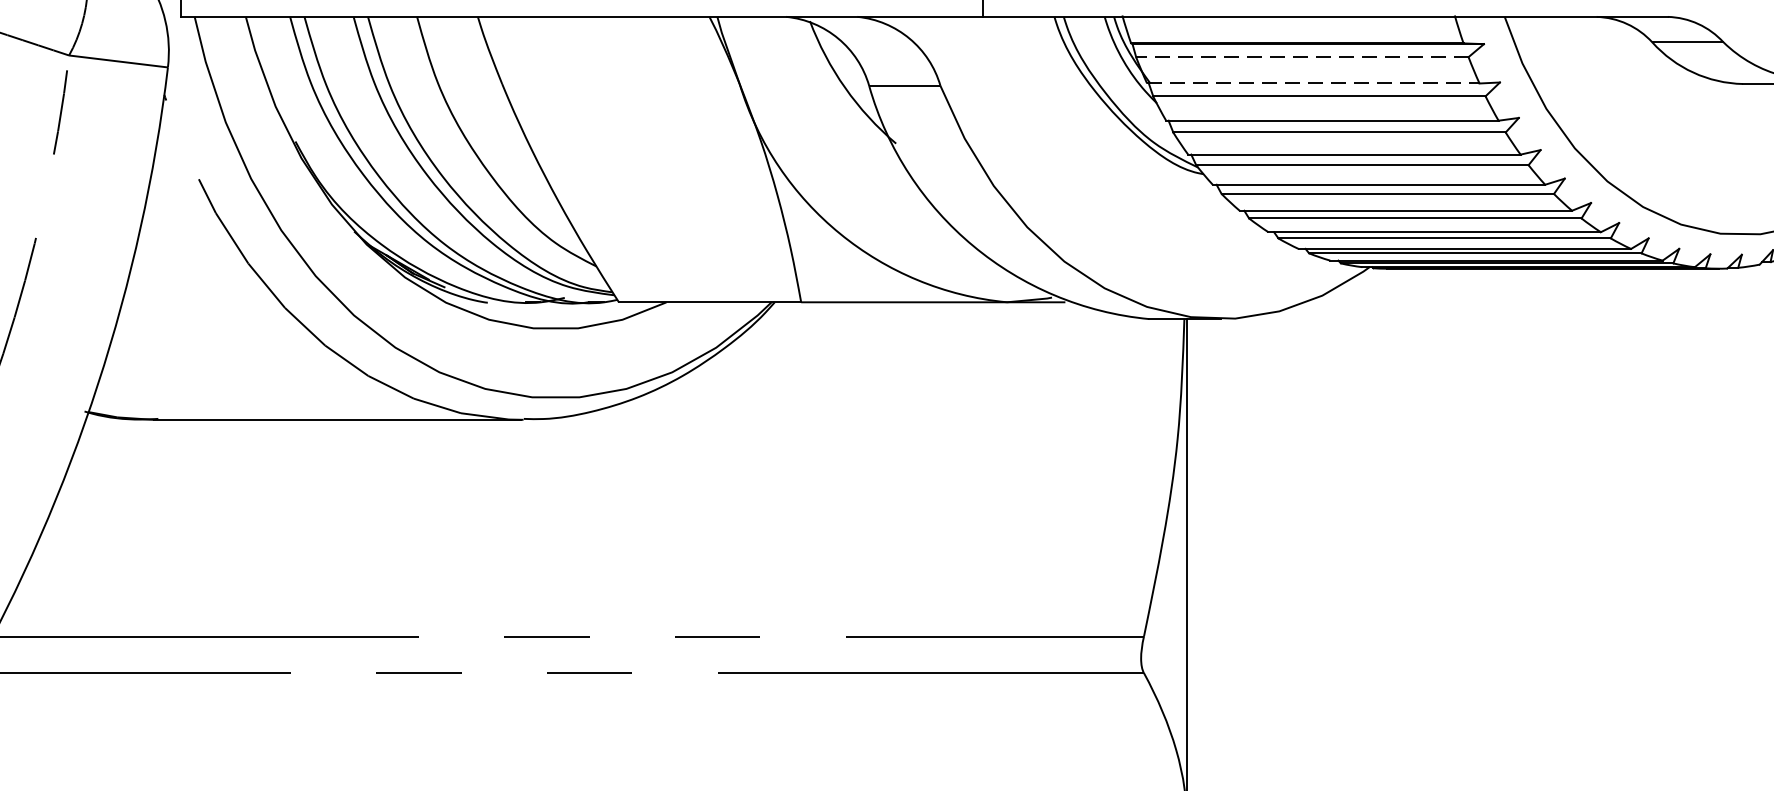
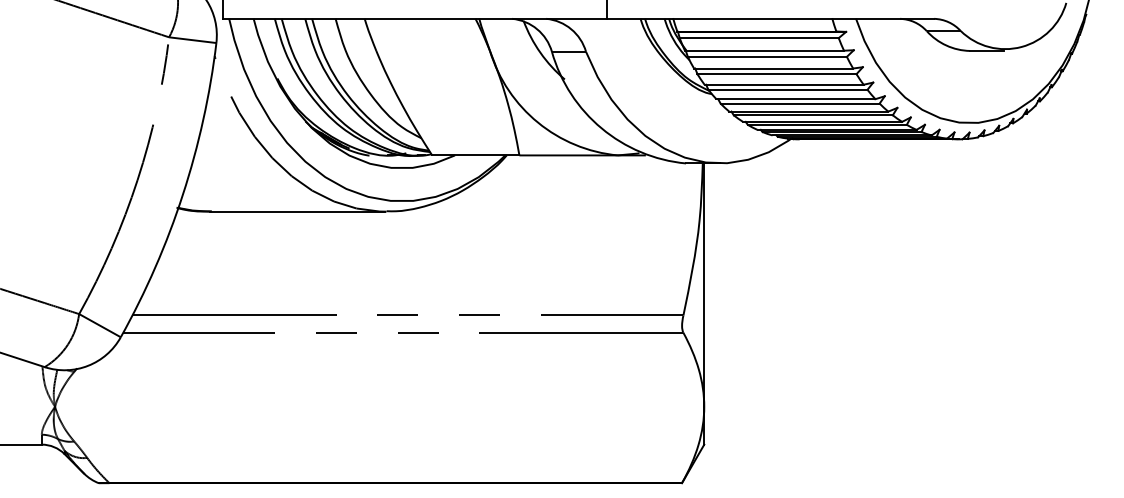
line: (1302, 57) -> (759, 38), dashed -> solid
line: (1313, 83) -> (764, 50), dashed -> solid

